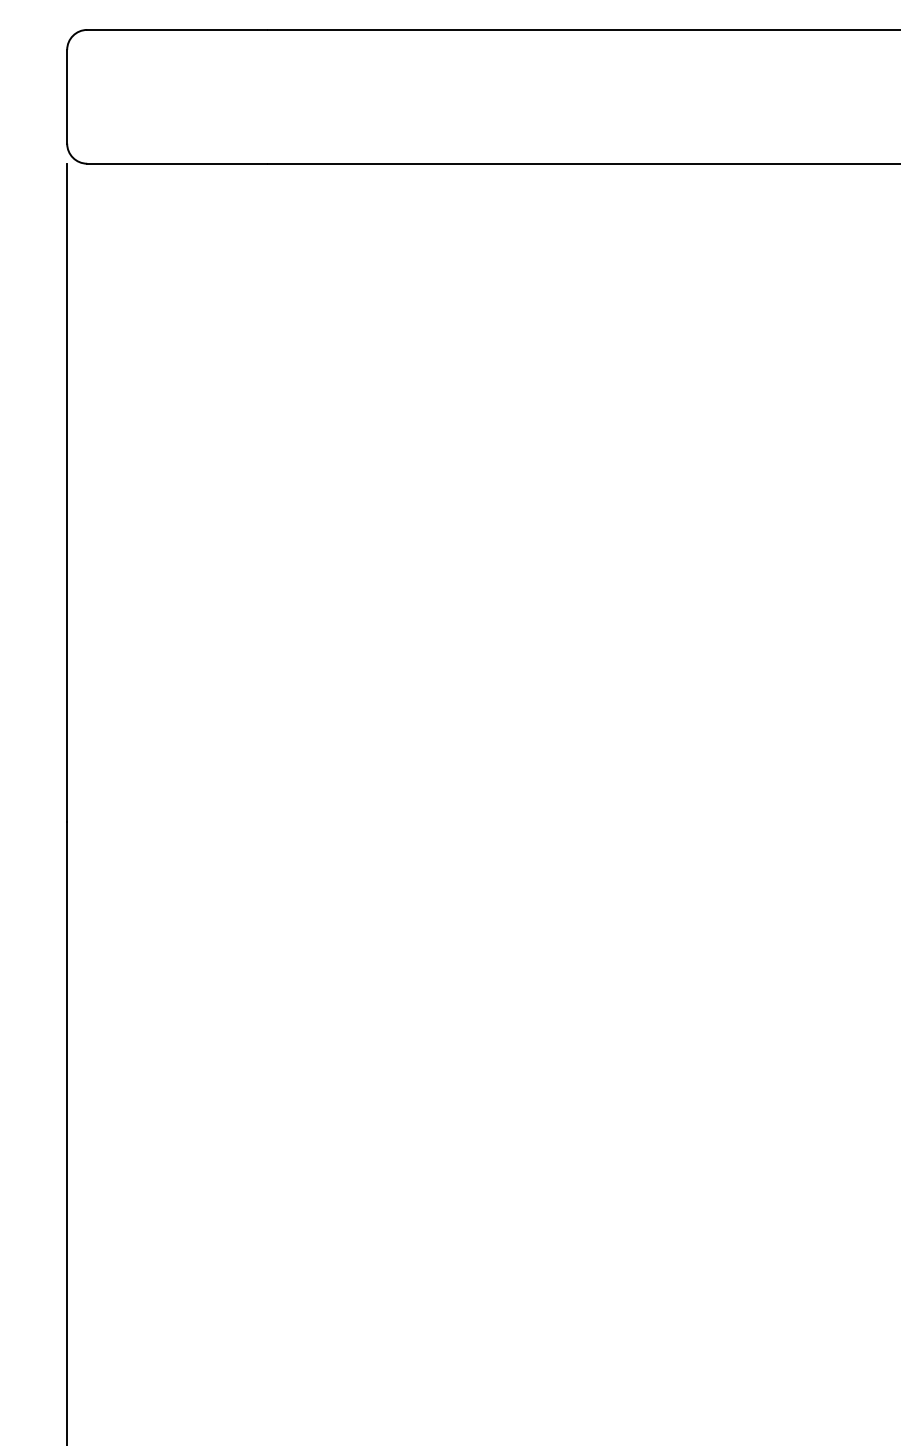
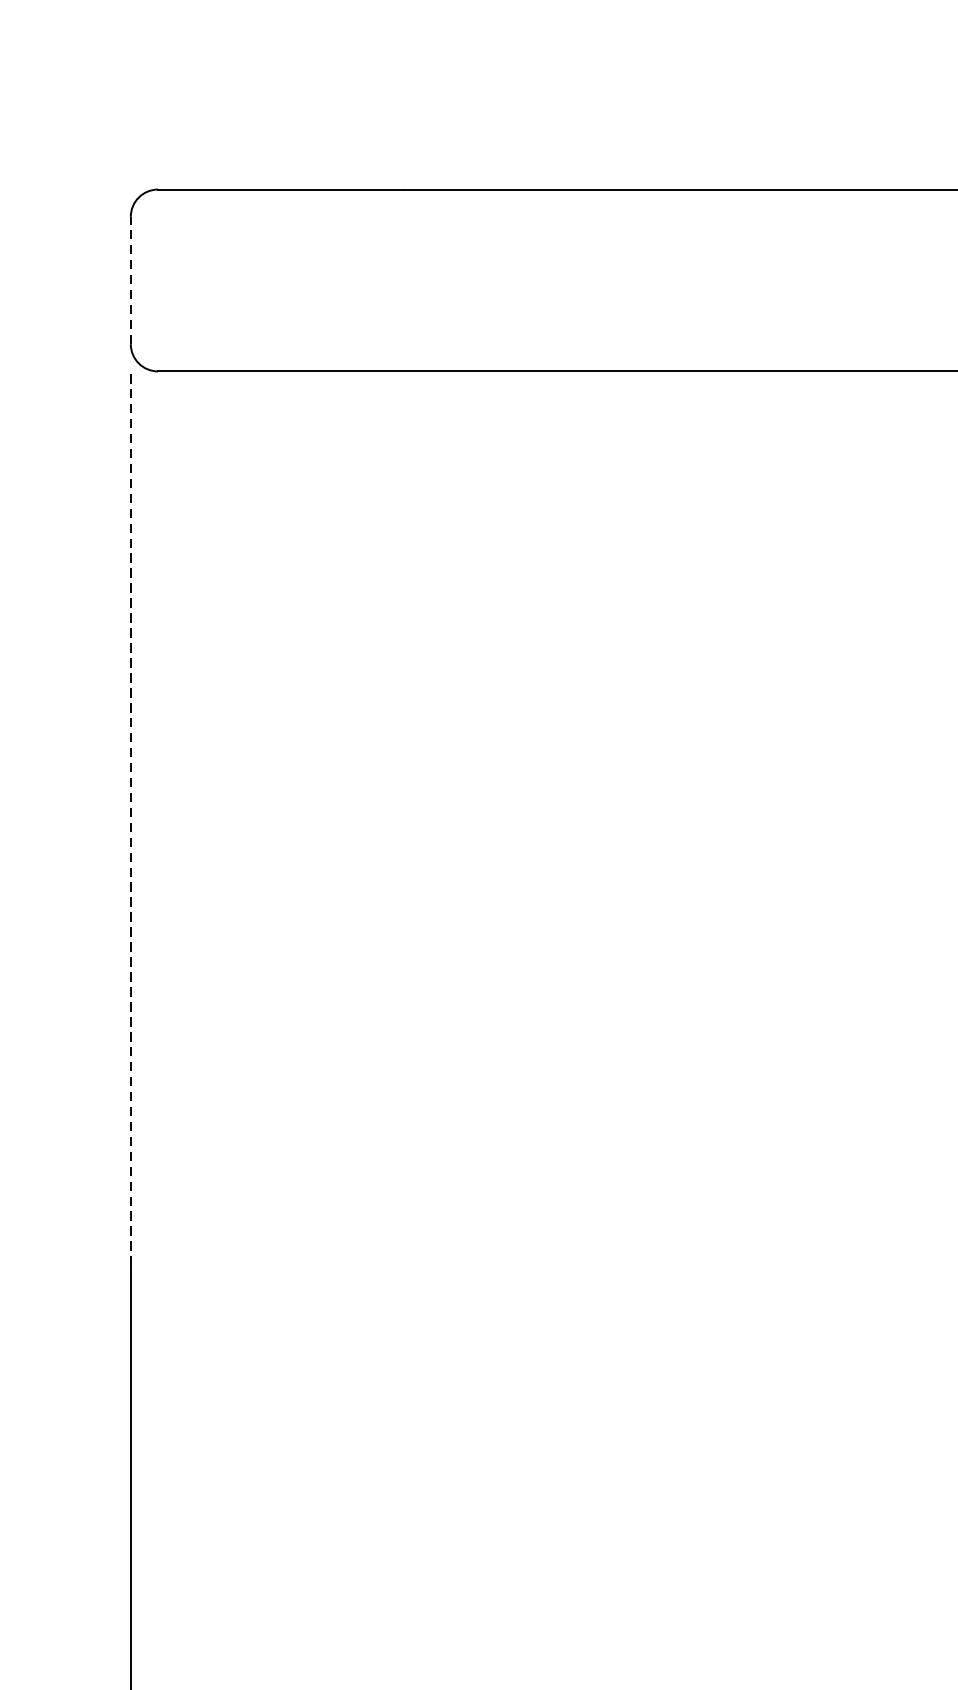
line: (67, 96) -> (131, 280), solid -> dashed
line: (67, 492) -> (131, 818), solid -> dashed

